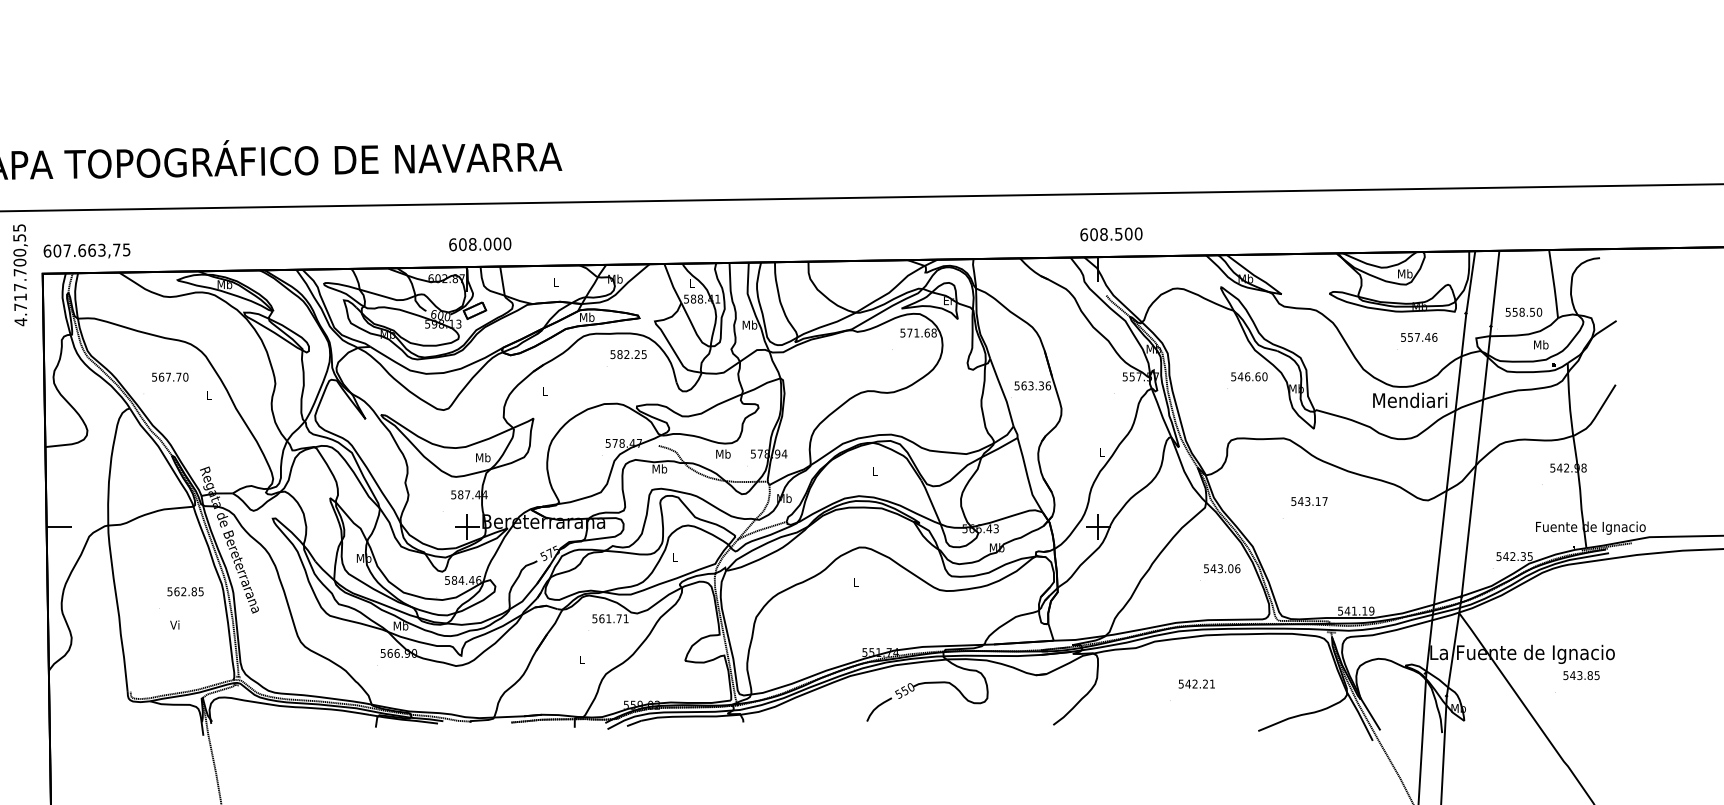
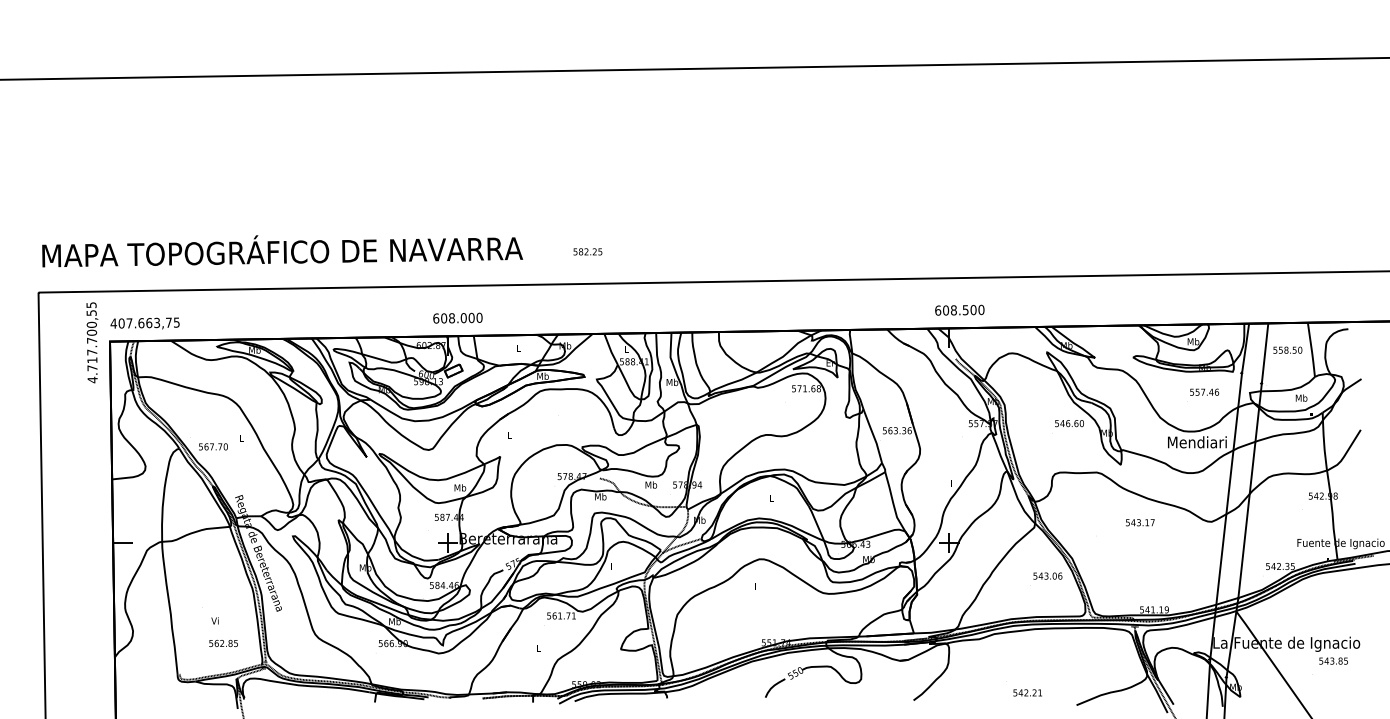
text: (47, 250) -> (113, 323), 607.663,75 -> 407.663,75
text: (1523, 311) -> (1287, 349), moved
text: (628, 354) -> (587, 251), moved
text: (170, 376) -> (213, 446), moved
text: (1309, 501) -> (1140, 522), moved
text: (185, 590) -> (223, 642), moved
text: (1196, 683) -> (1027, 692), moved

